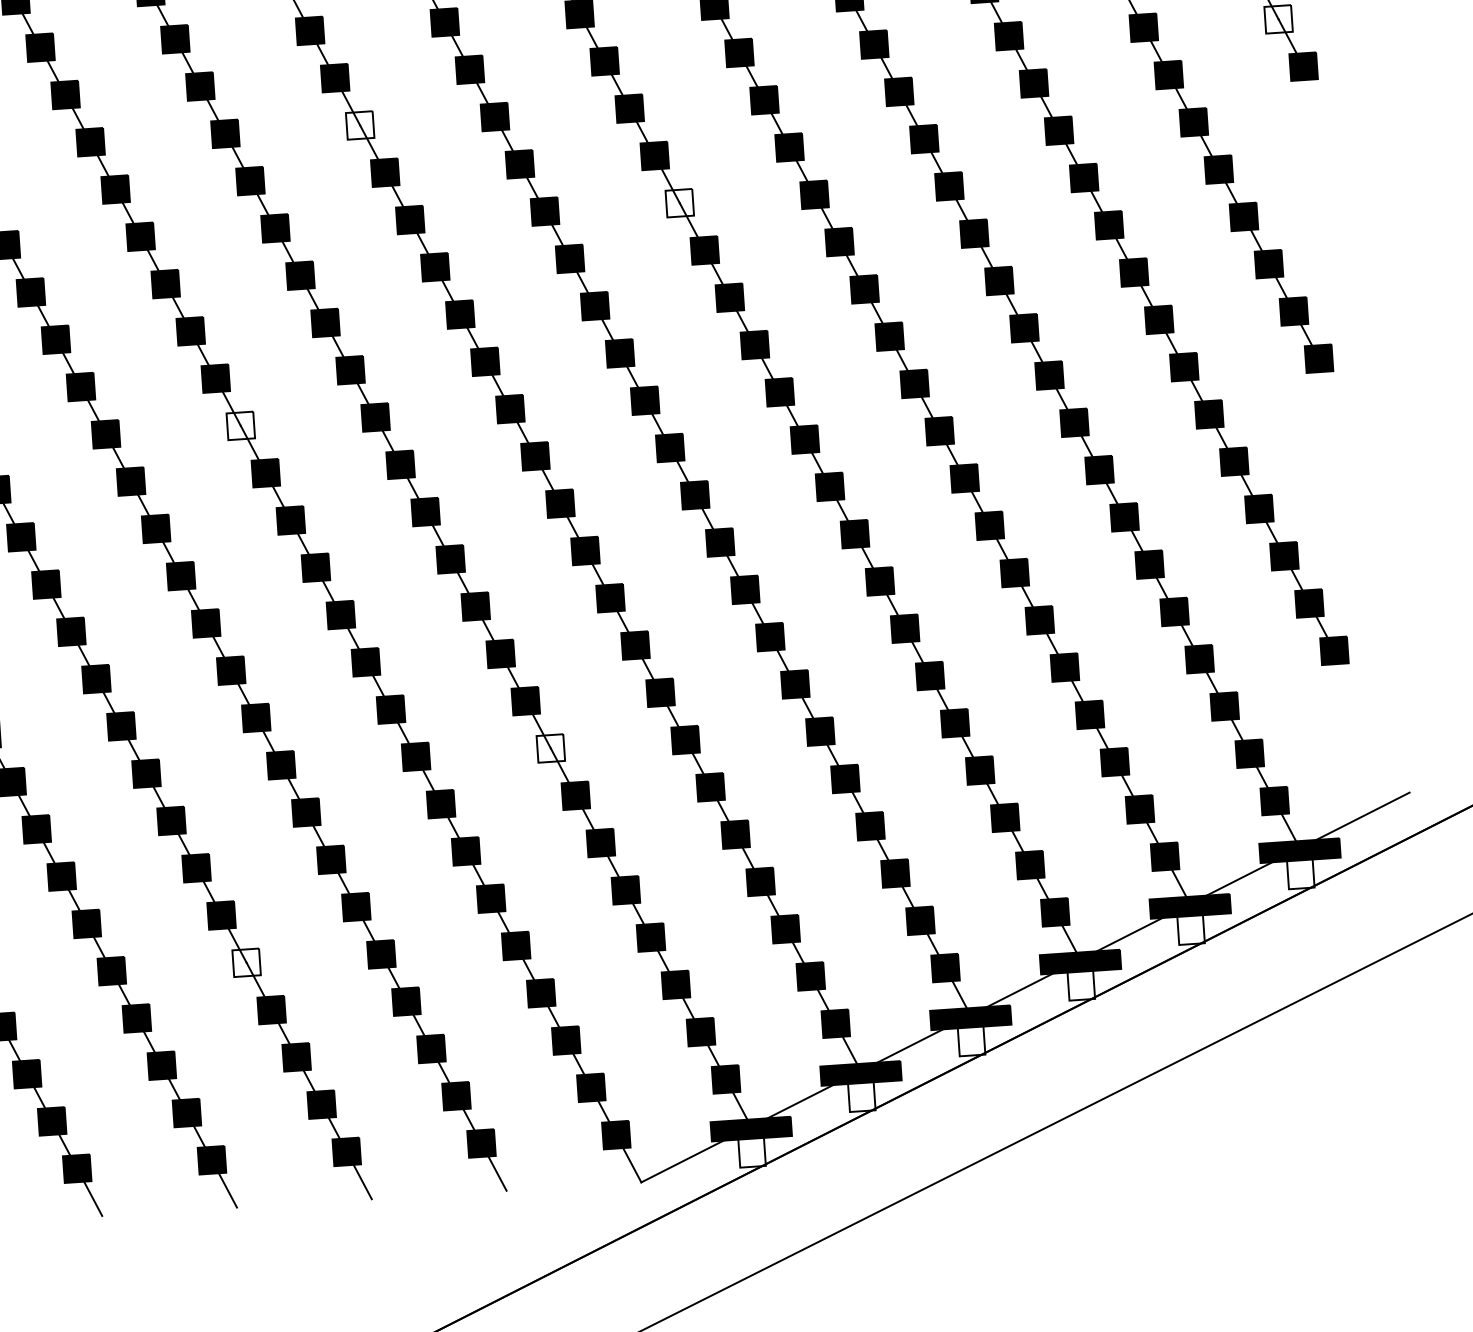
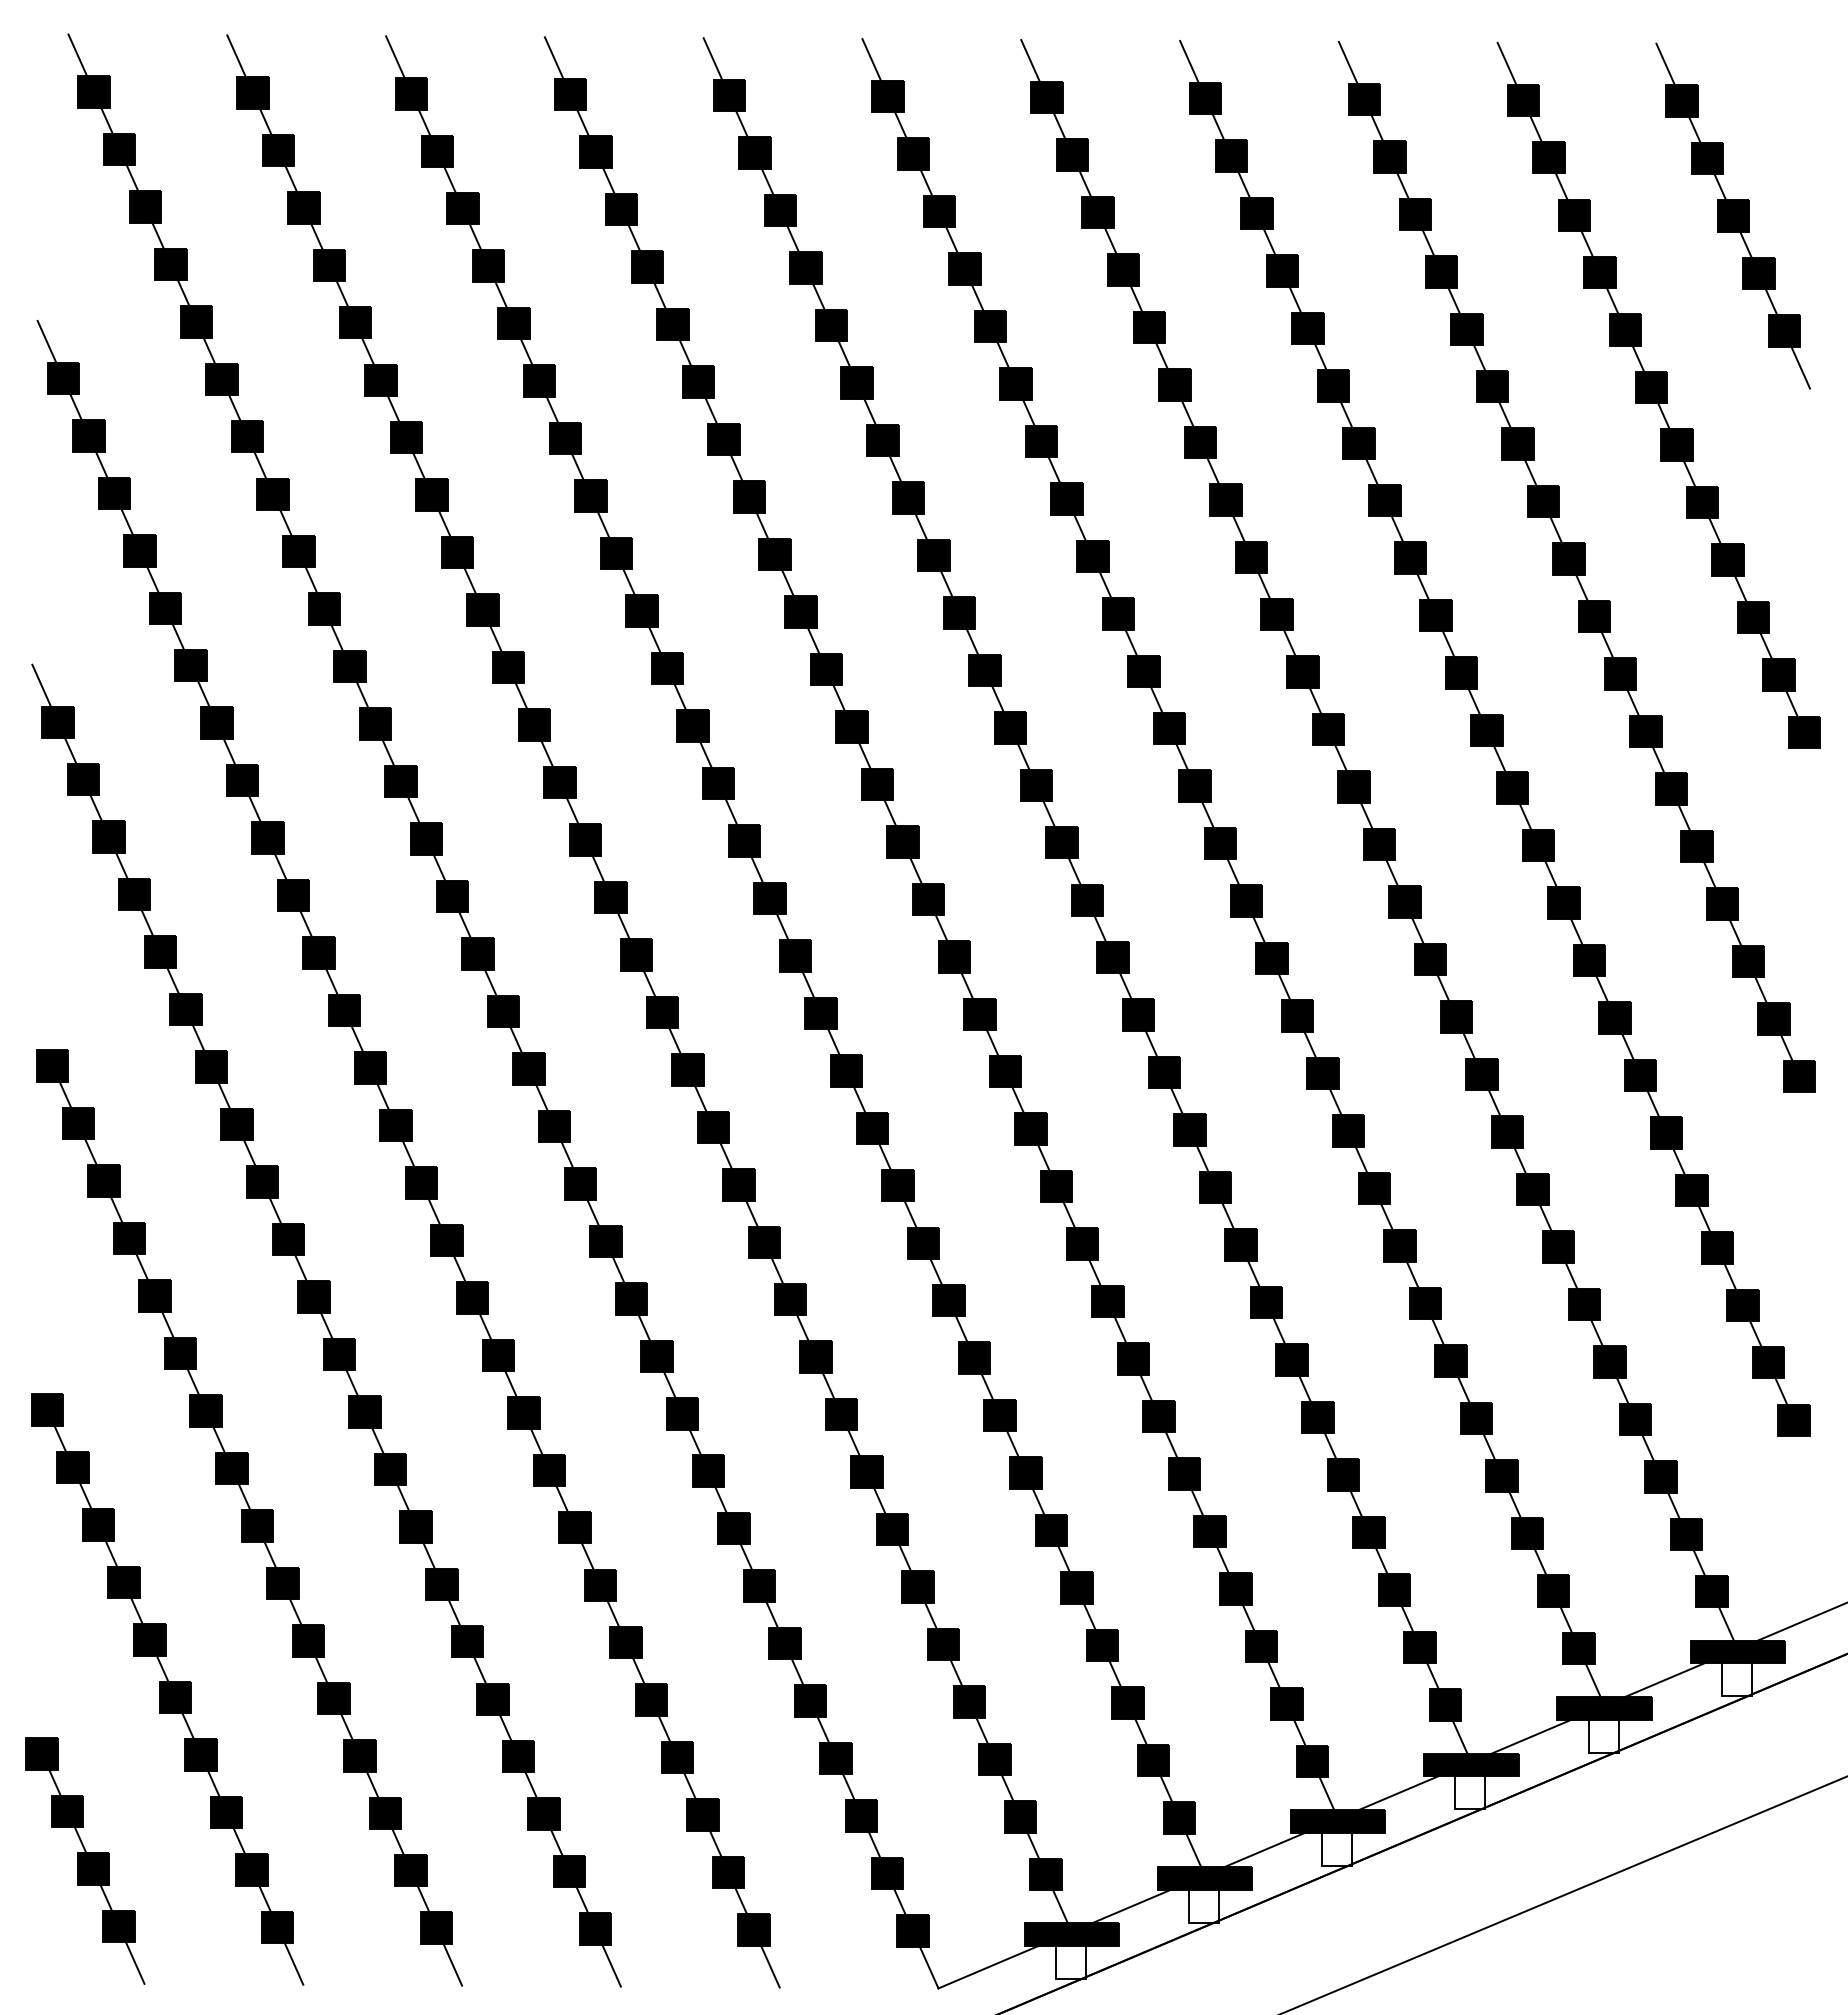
fill: (1278, 19) -> (1778, 674), added
fill: (359, 125) -> (692, 725), added
fill: (679, 203) -> (1061, 842), added
fill: (240, 425) -> (528, 1068), added
fill: (550, 747) -> (866, 1471), added
fill: (246, 962) -> (492, 1698), added

